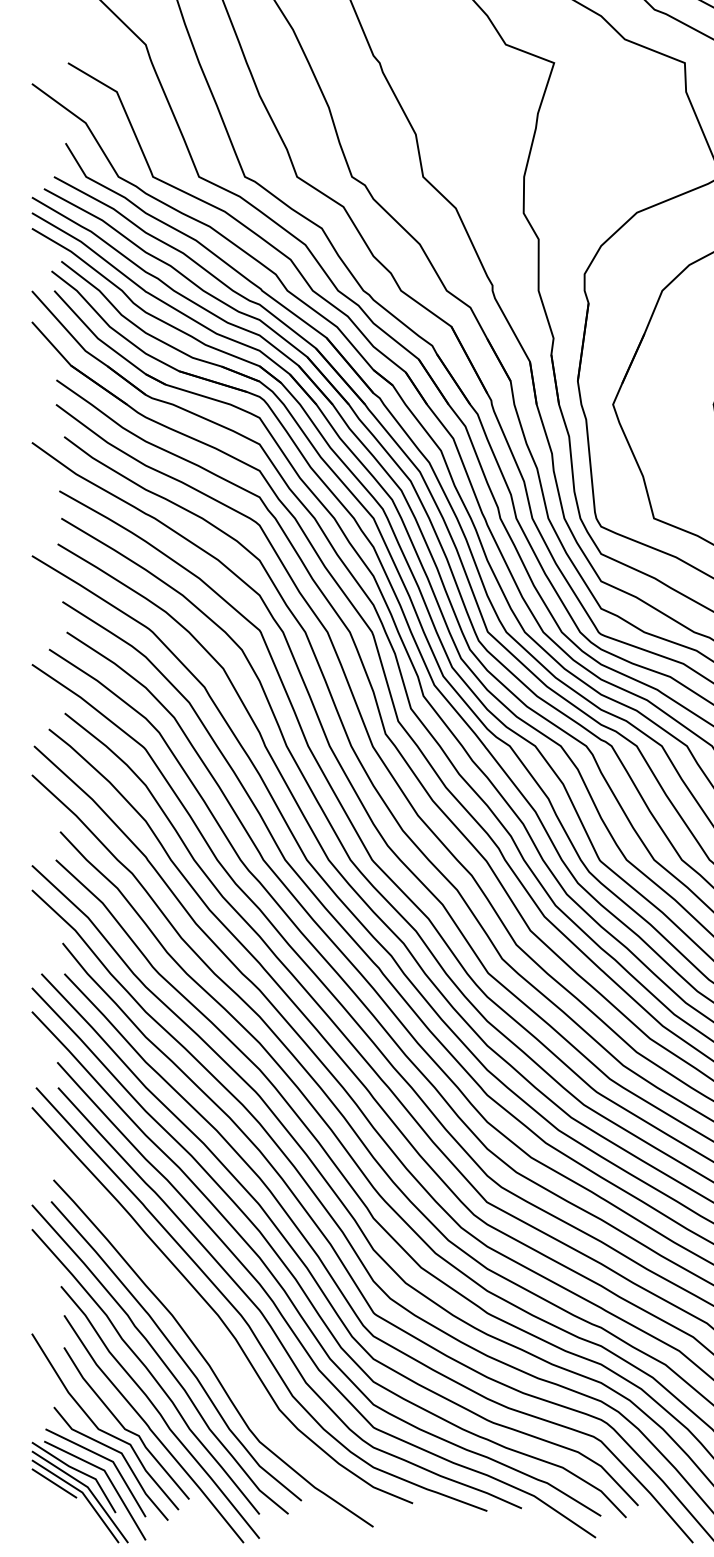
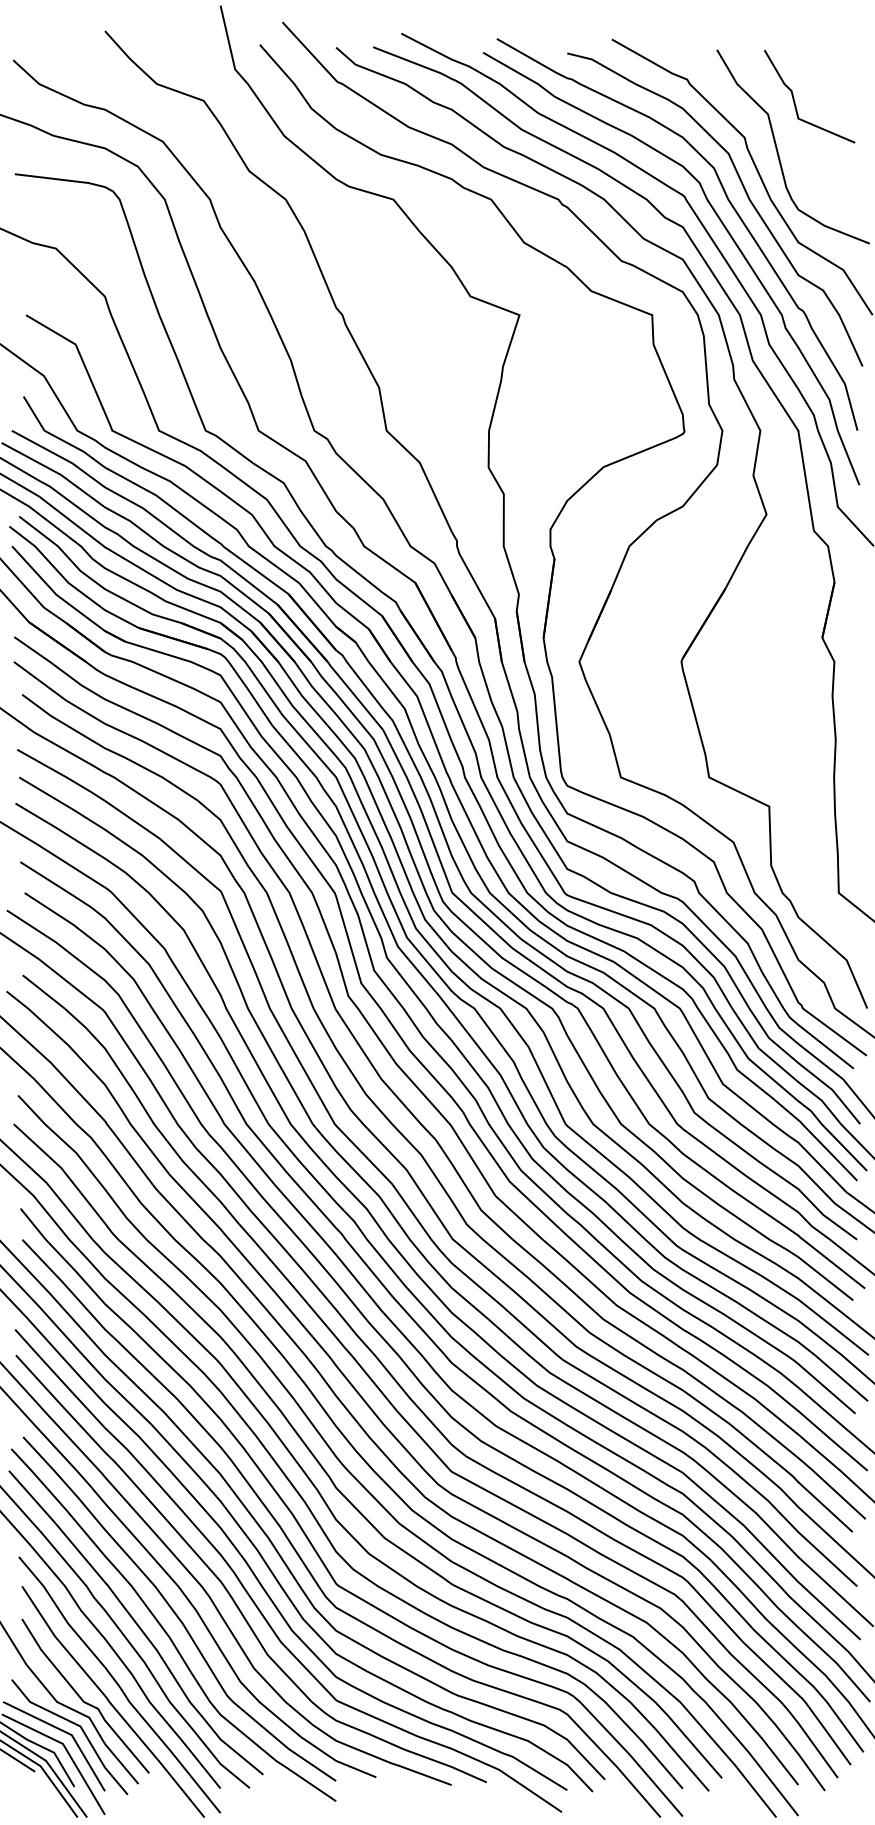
curve: (214, 1339) -> (174, 1610), added

